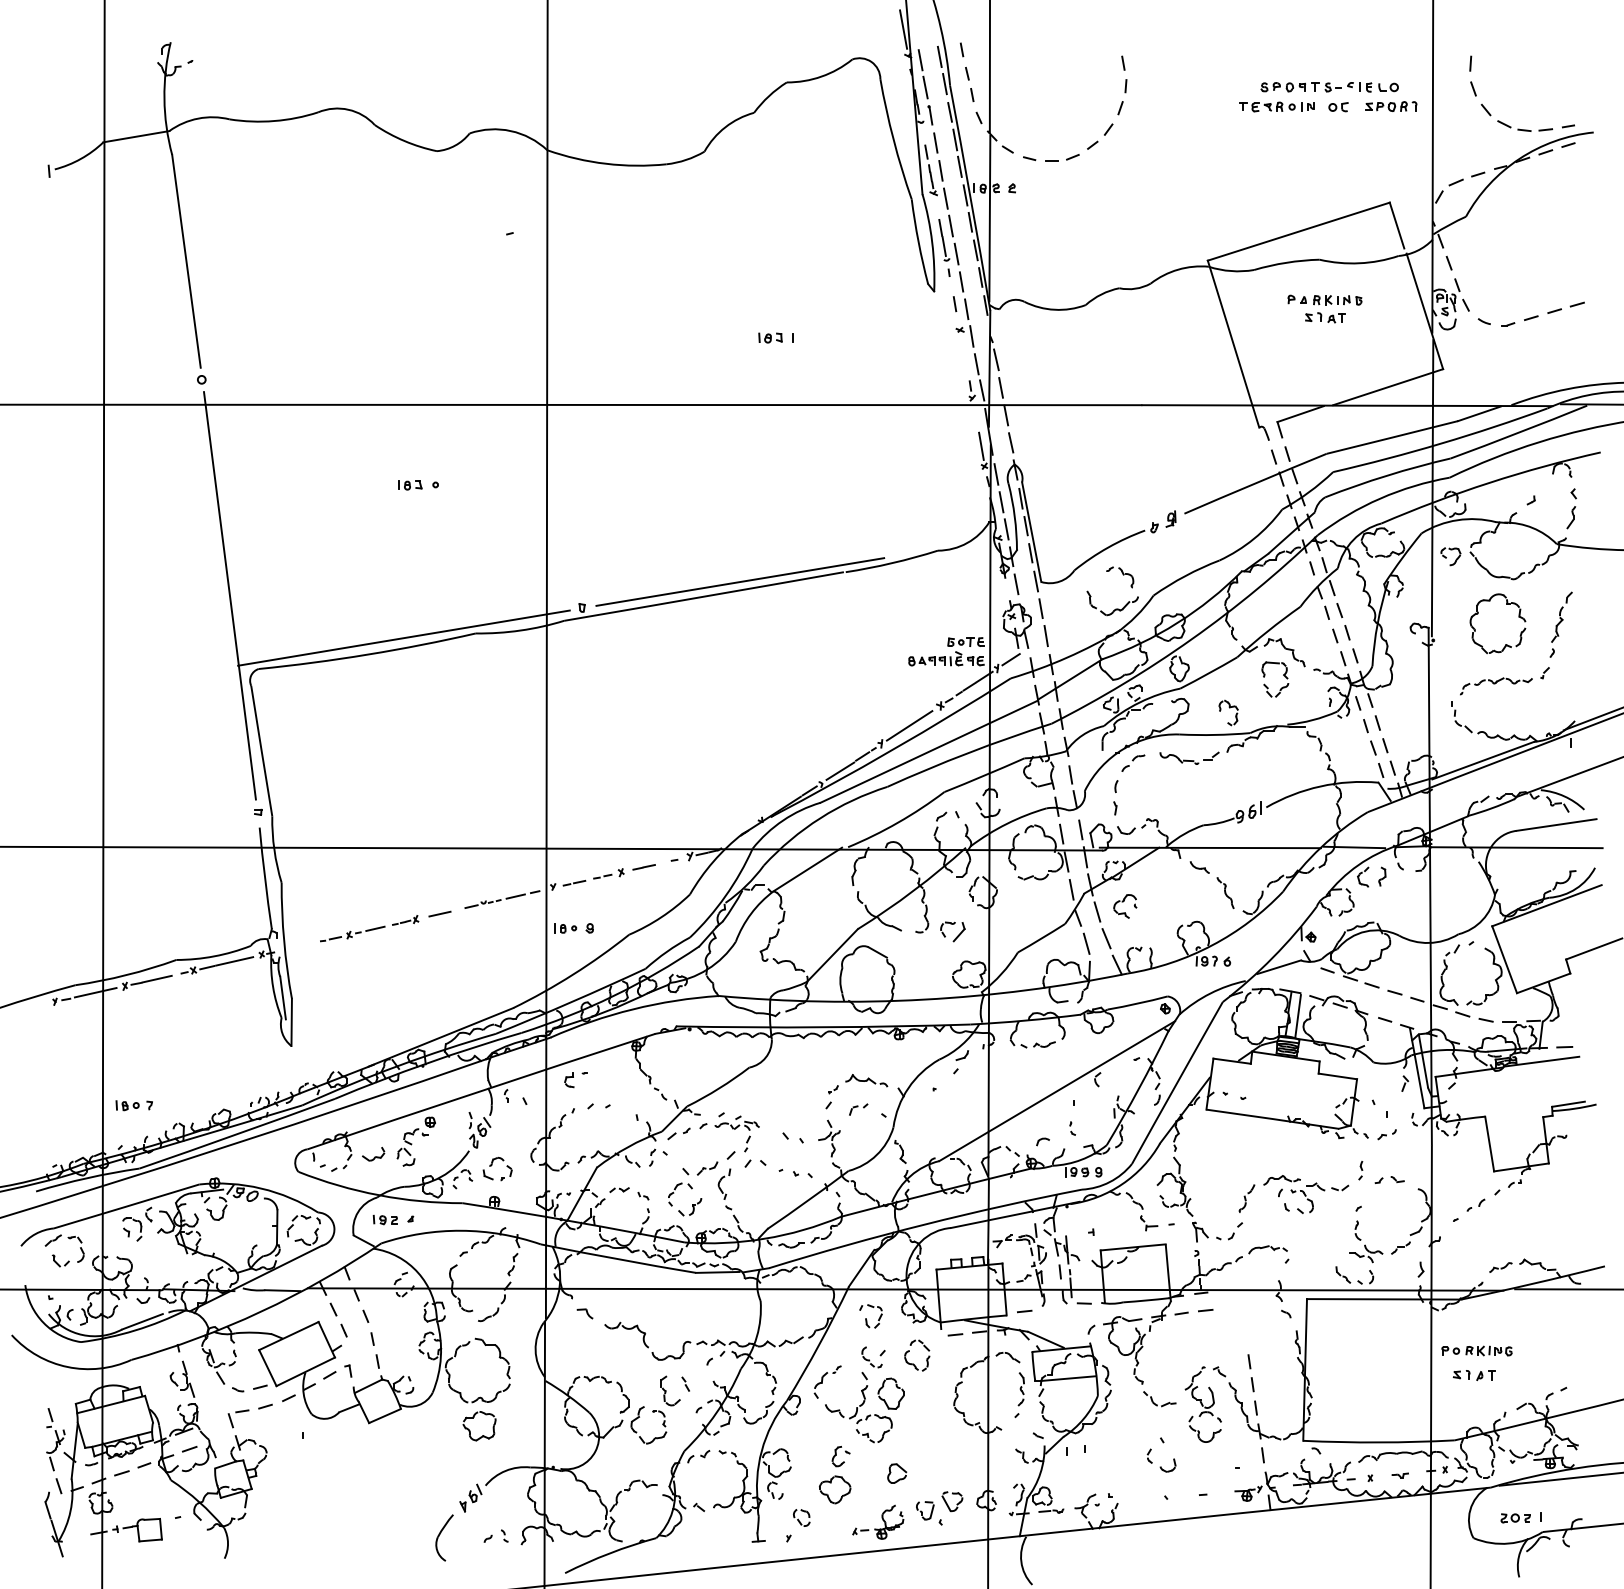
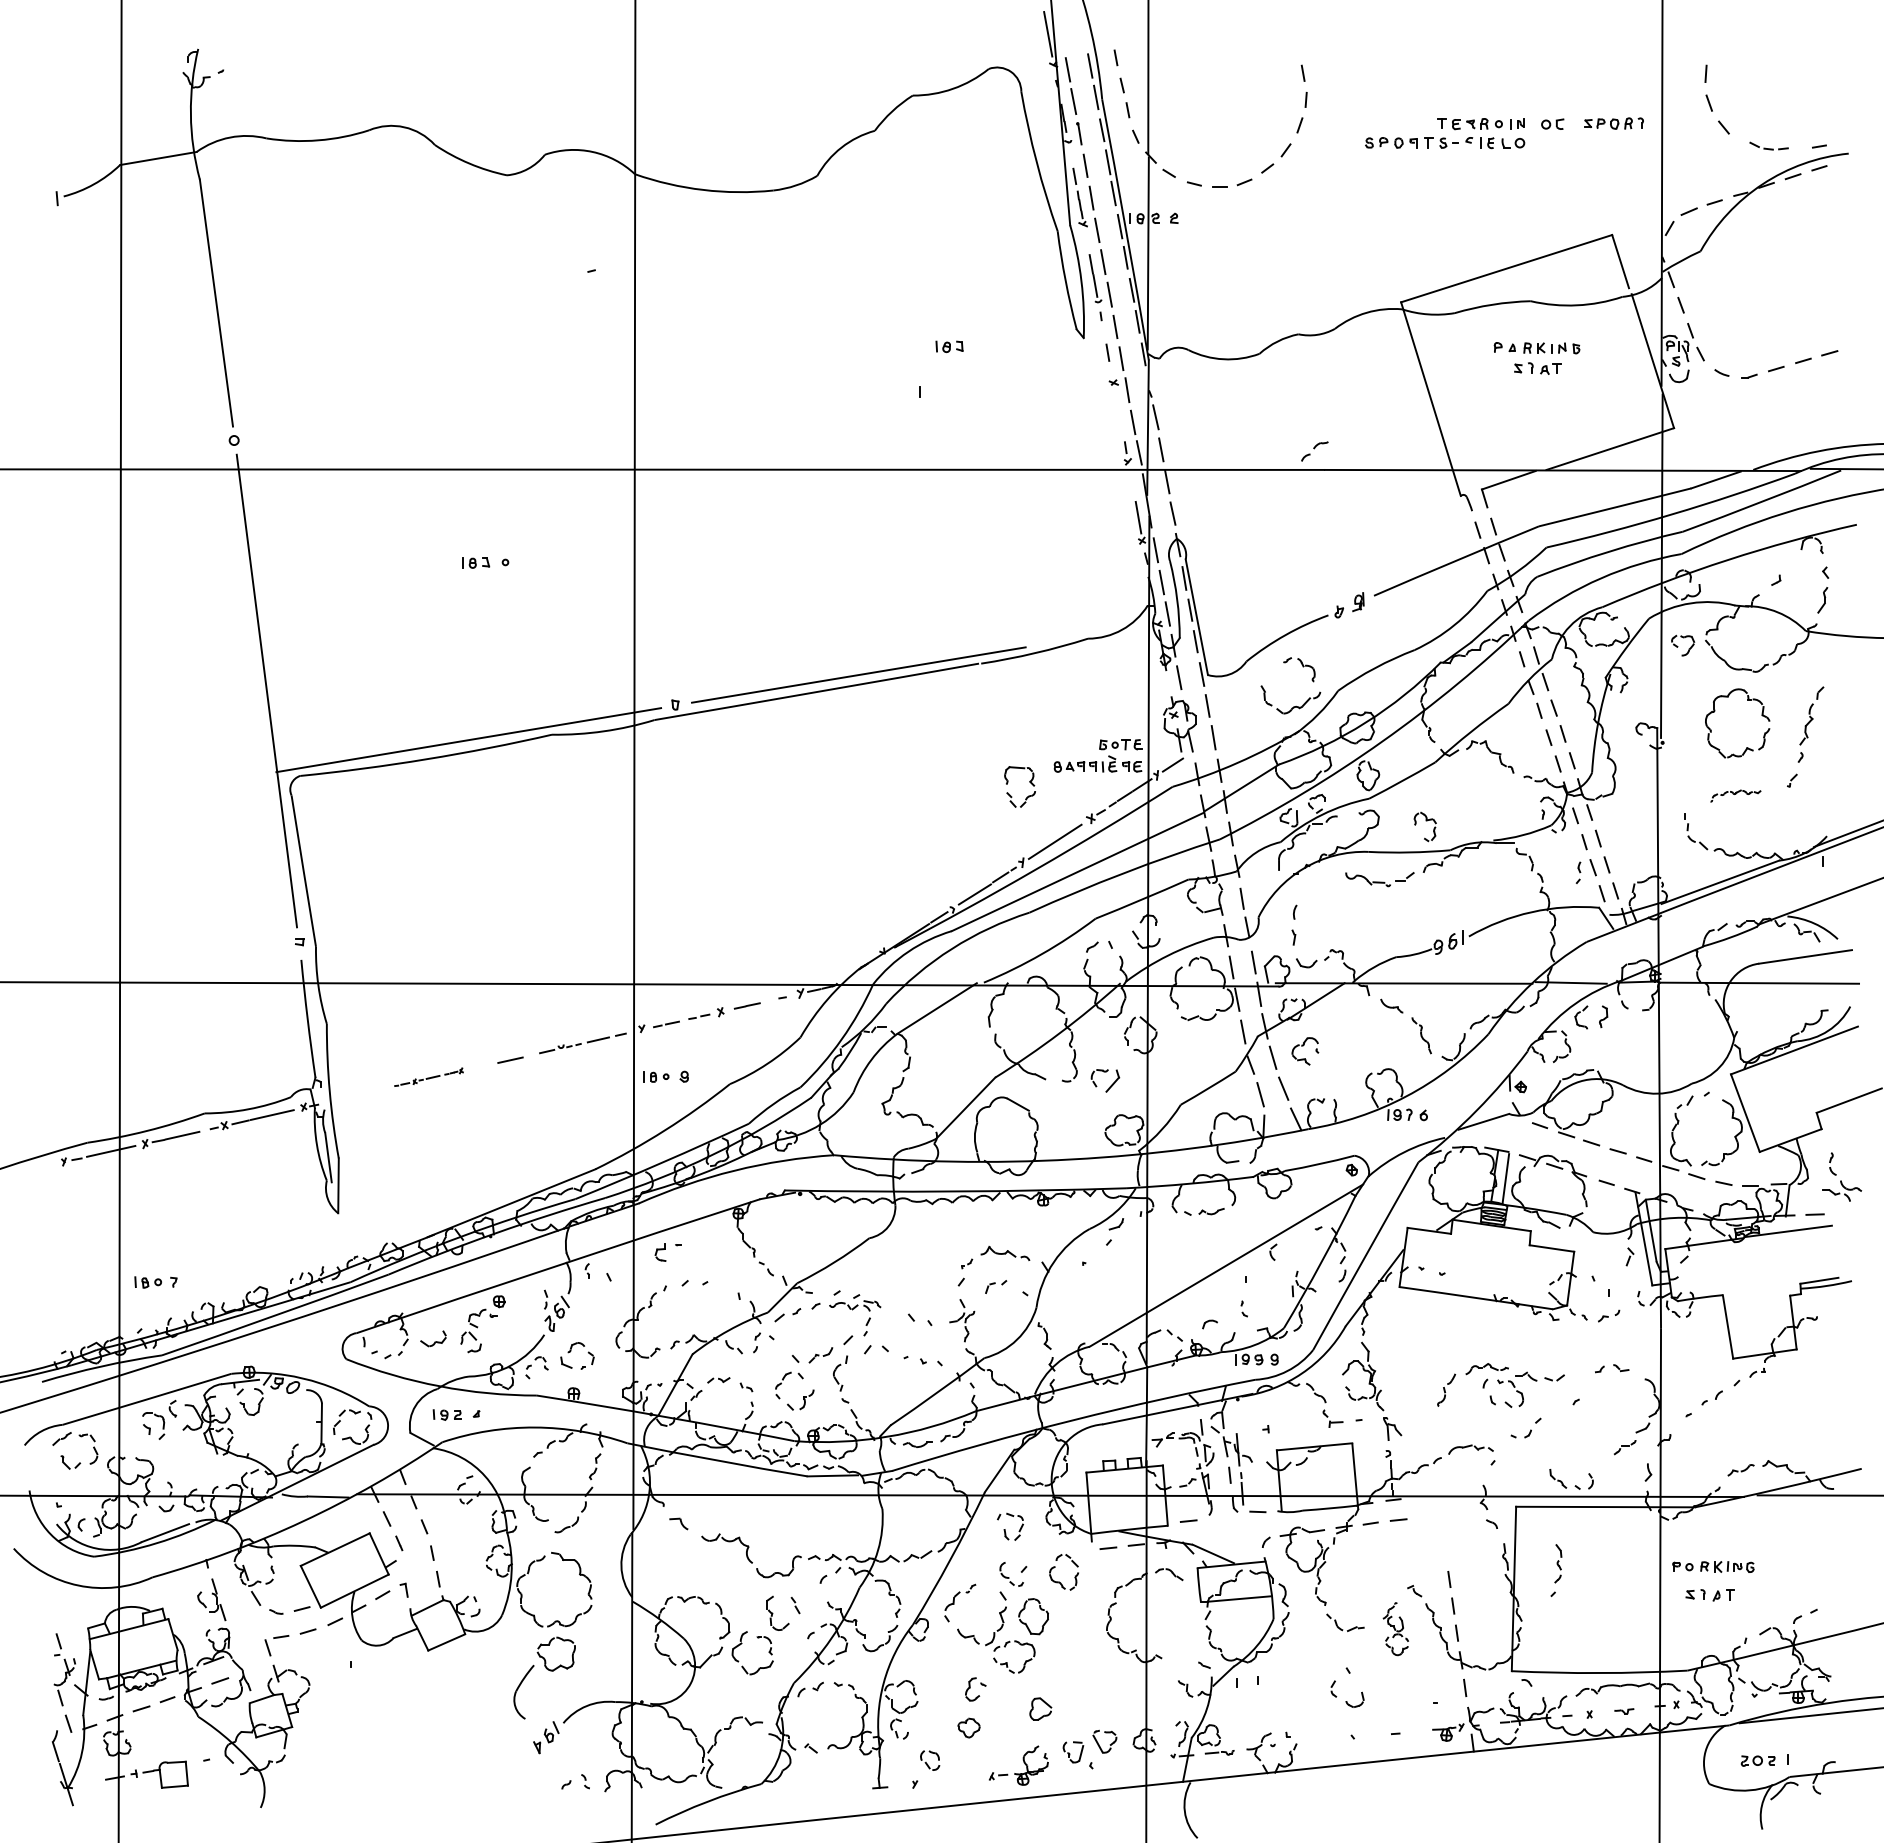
part: (1329, 87) -> (1444, 143), moved
part: (1524, 125) -> (1768, 145), size x0.6
part: (770, 337) -> (949, 346), moved
part: (1283, 675) -> (1029, 782), moved
part: (1496, 686) -> (1735, 796), size x0.6
part: (1133, 762) -> (1314, 450), moved
part: (369, 928) -> (428, 1076), size x0.6
part: (1360, 1170) -> (1578, 872), moved
part: (1229, 1231) -> (1526, 1428), moved
part: (1366, 1241) -> (1842, 1176), moved
part: (1019, 1394) -> (1556, 1569), moved
part: (1202, 1404) -> (1394, 1629), size x0.6
part: (835, 1489) -> (969, 1727), size x0.6
part: (444, 1537) -> (523, 1691), moved

